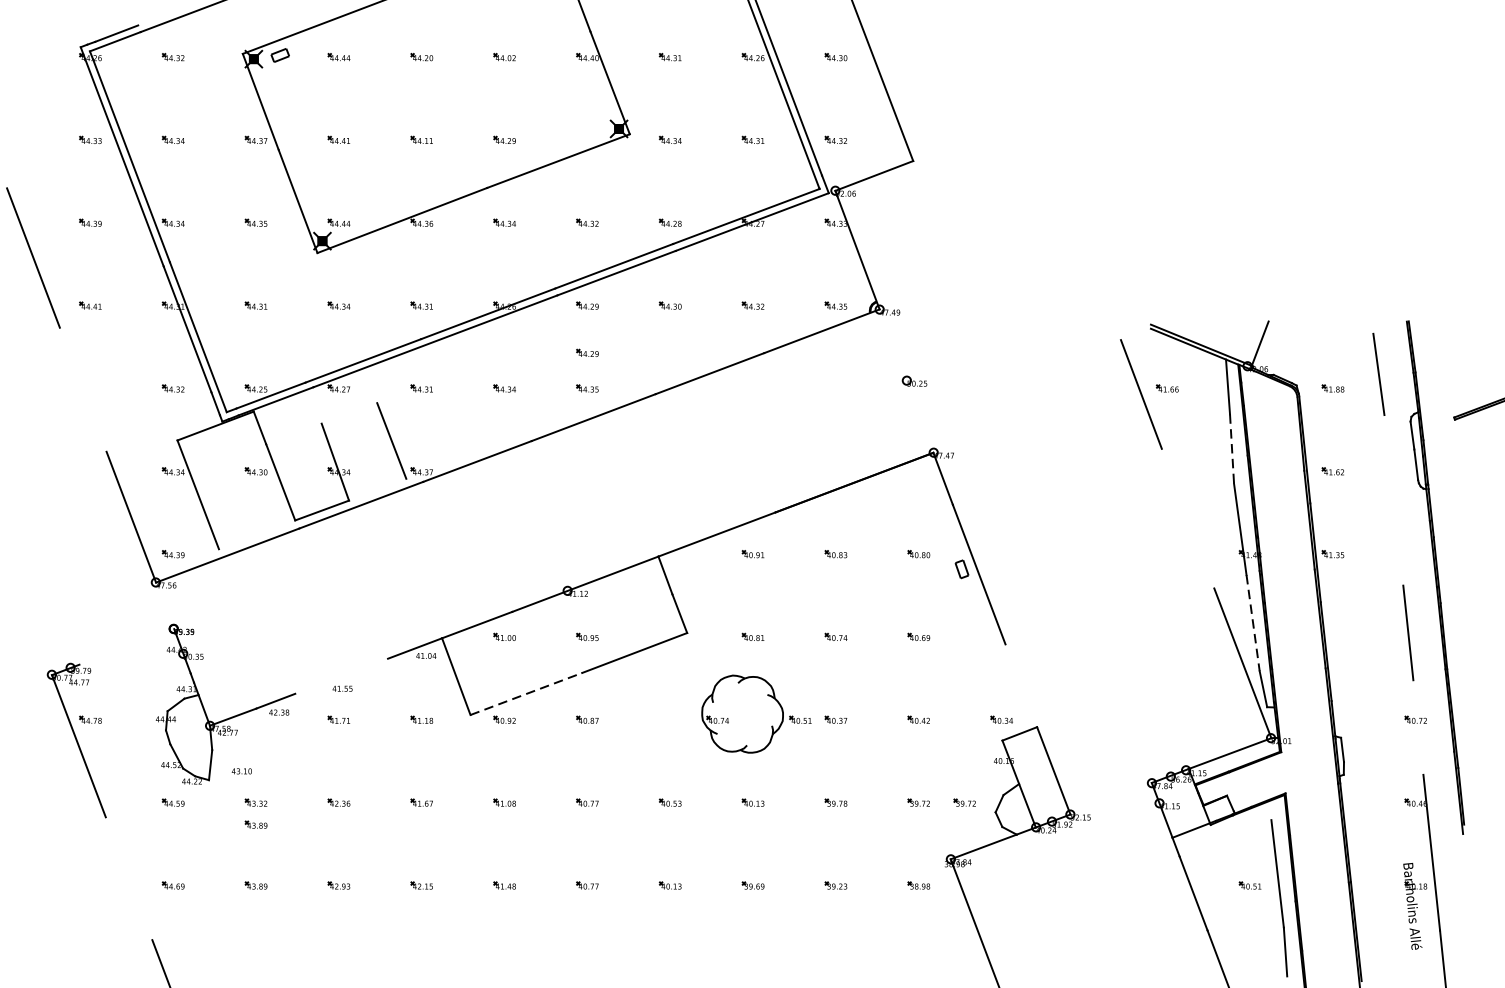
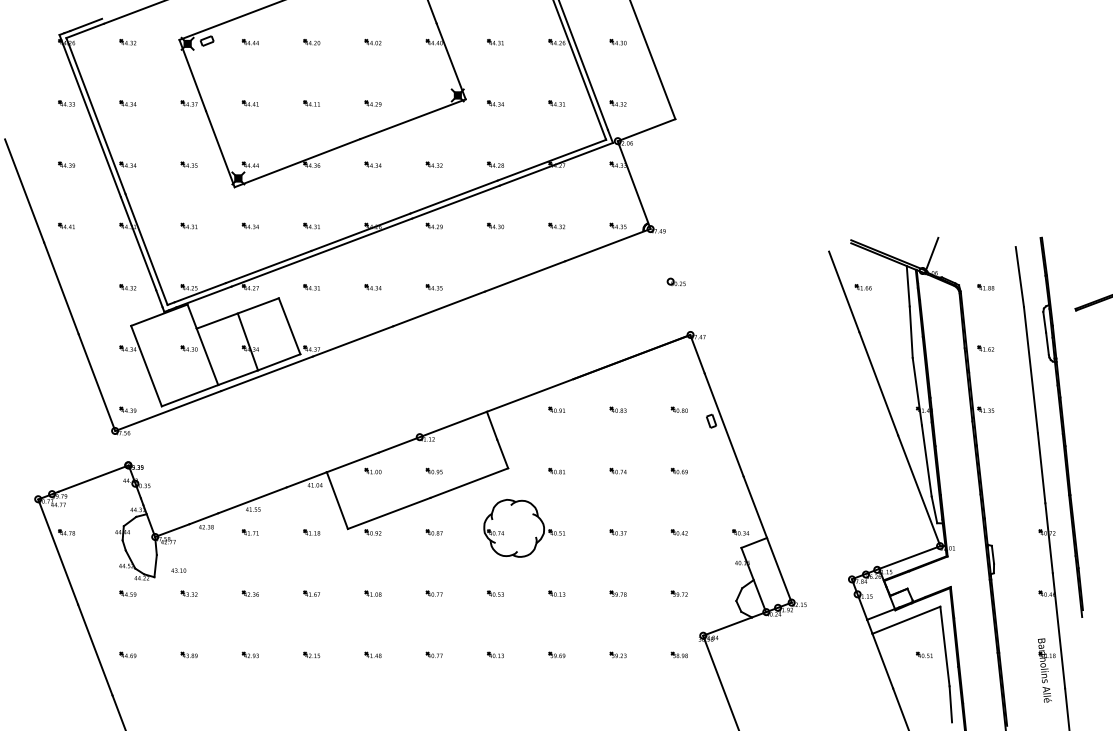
part: (586, 352) -> (433, 260), removed
line: (83, 389) -> (61, 288), added
line: (321, 423) -> (237, 313), added
line: (1232, 449) -> (911, 332), dashed -> solid
line: (378, 489) -> (279, 362), added
line: (1393, 500) -> (1030, 370), added
line: (1187, 518) -> (878, 383), added
line: (256, 534) -> (189, 395), added
line: (1252, 623) -> (926, 461), dashed -> solid
line: (126, 646) -> (93, 478), added
line: (341, 676) -> (252, 500), added
line: (1021, 684) -> (755, 506), added
line: (526, 694) -> (389, 513), dashed -> solid
part: (756, 714) -> (524, 528), moved
line: (1417, 727) -> (1048, 538), added
part: (963, 802) -> (712, 593), removed
part: (255, 823) -> (188, 609), removed
line: (1225, 837) -> (906, 619), added
line: (129, 877) -> (95, 649), added

